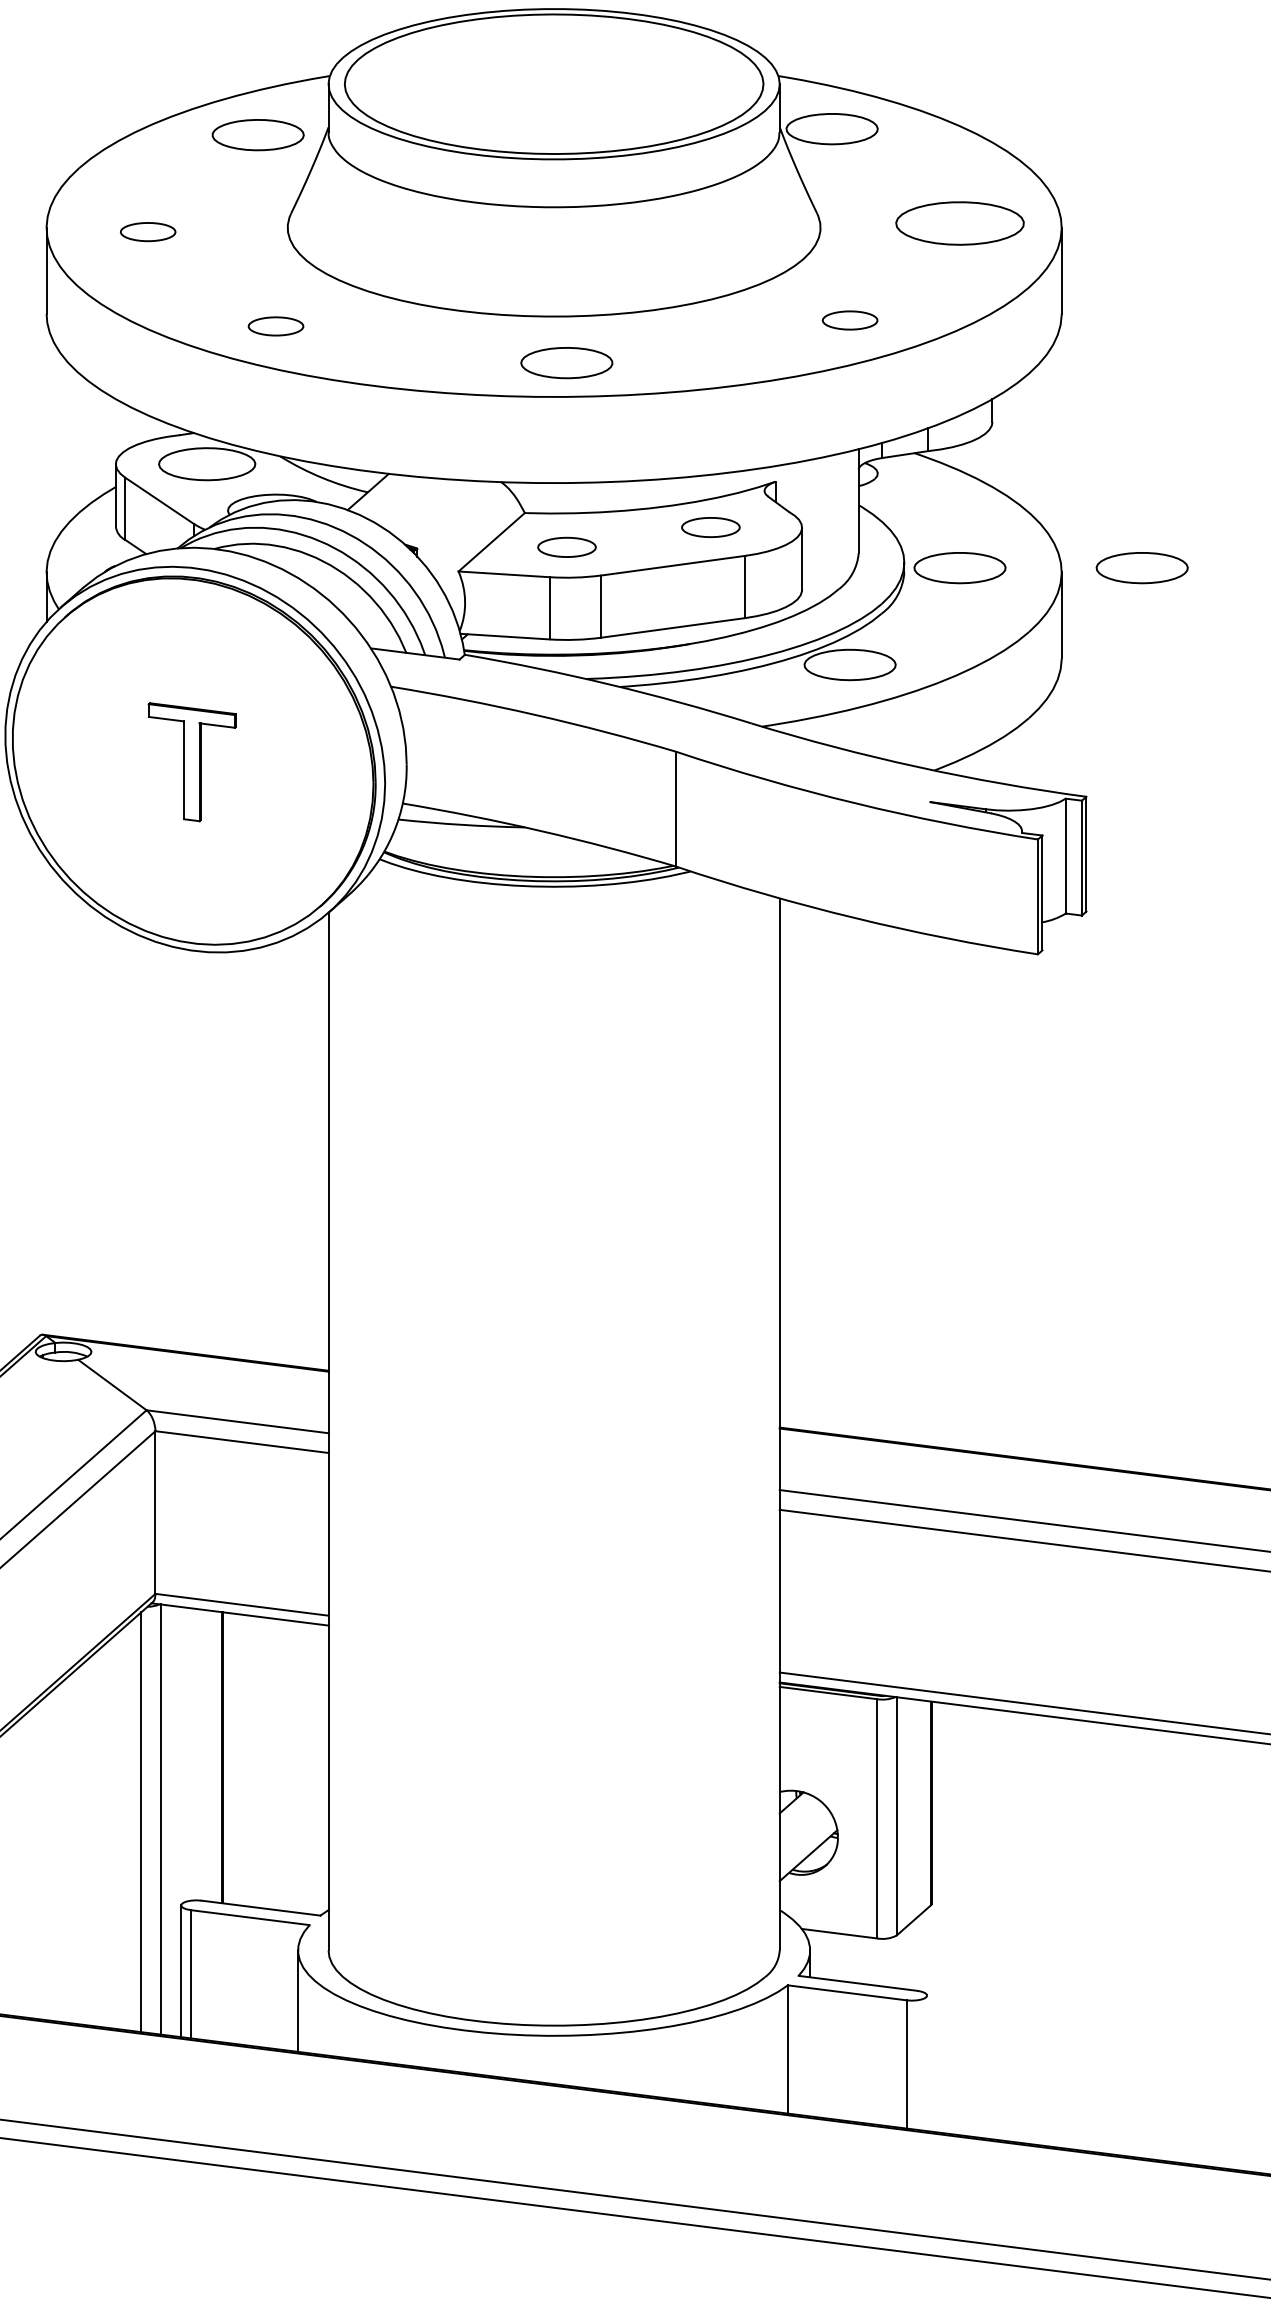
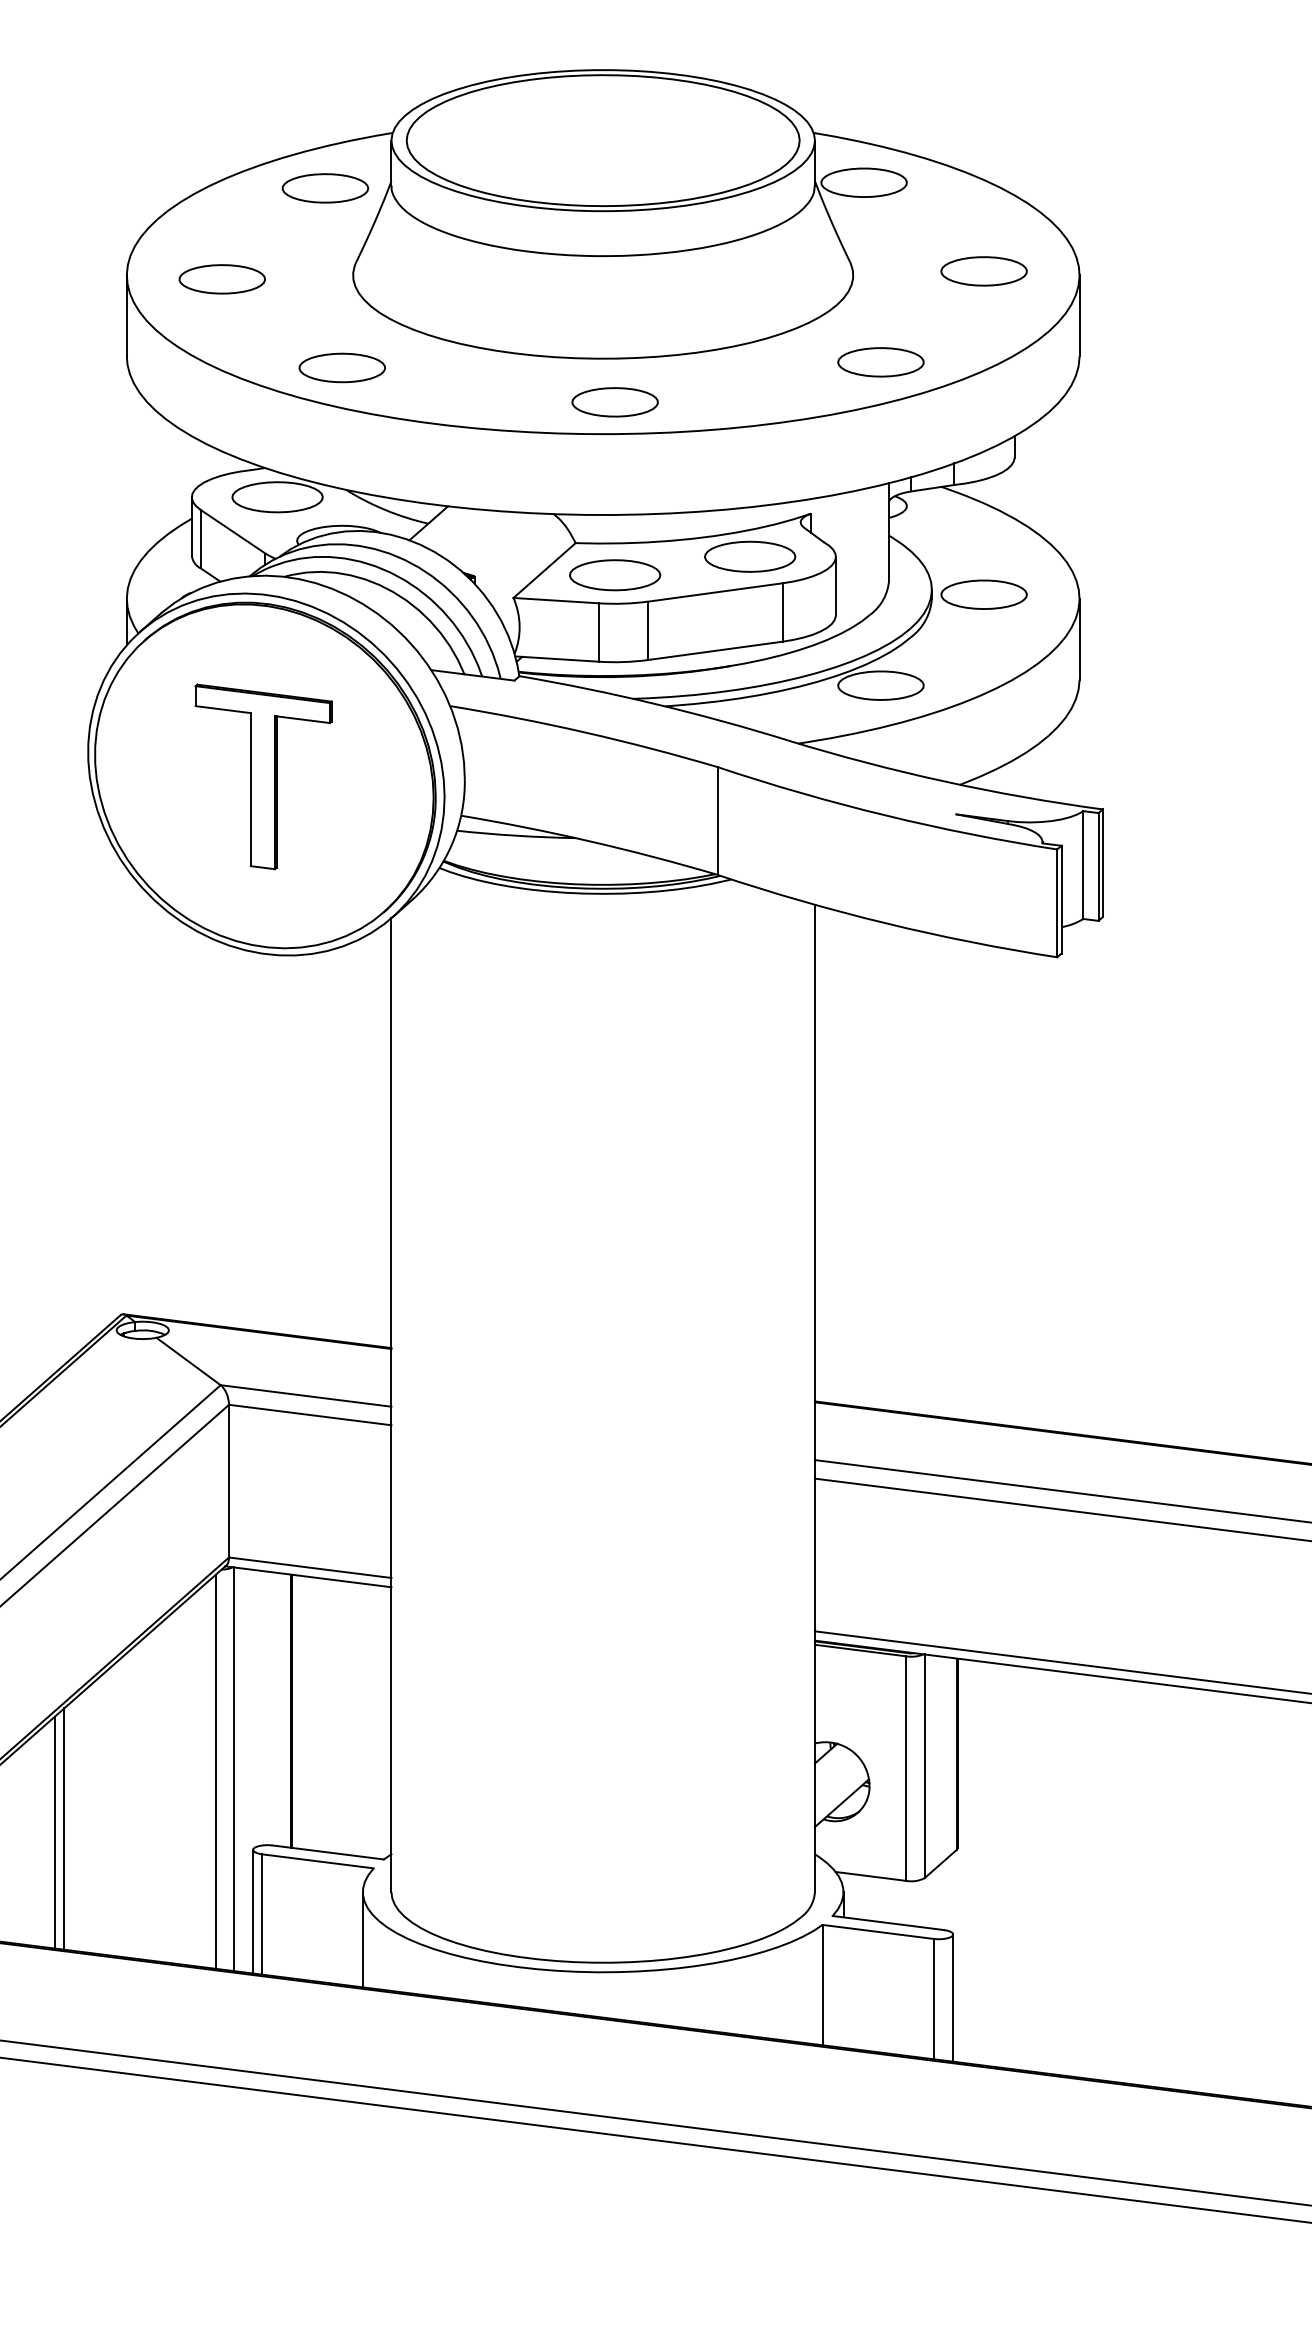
part: (959, 223) -> (983, 271), size x0.71
part: (147, 232) -> (221, 279), size x1.67
part: (849, 320) -> (880, 362), size x1.67
part: (275, 325) -> (341, 367), size x1.67
part: (711, 527) -> (750, 556), size x1.67
part: (567, 547) -> (615, 575), size x1.67
part: (1141, 567) -> (1154, 594), removed
part: (192, 761) -> (263, 776), size x1.67
line: (927, 2062) -> (953, 1997), added

